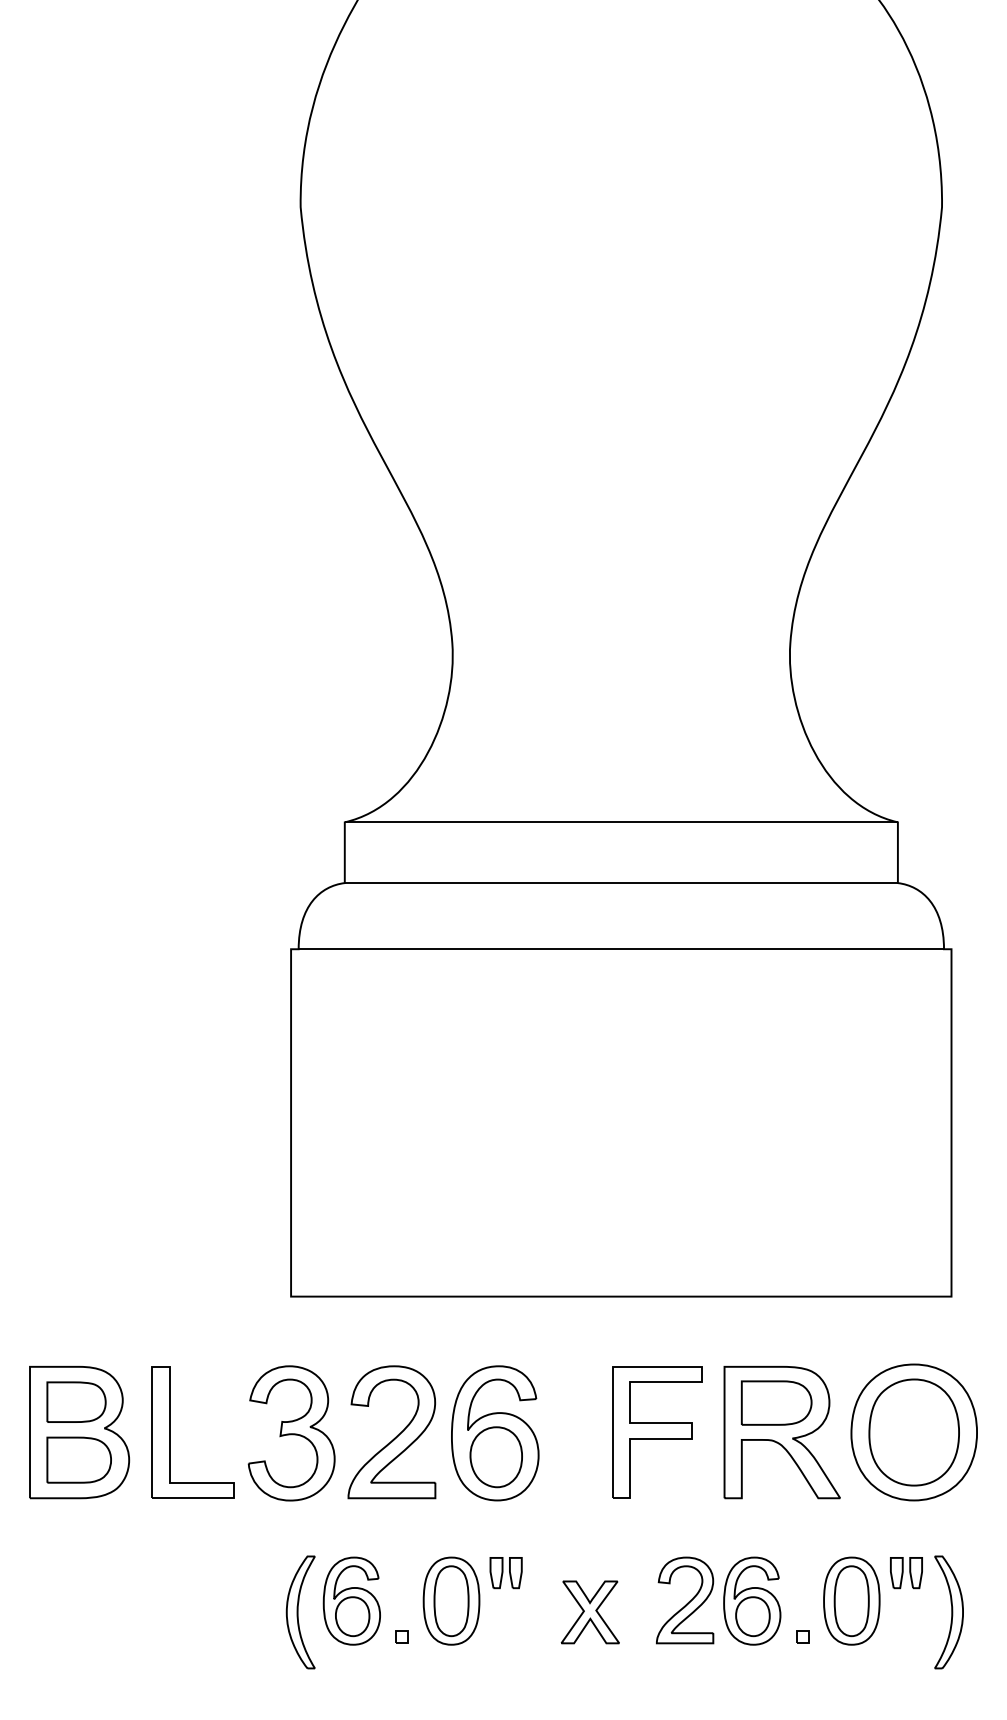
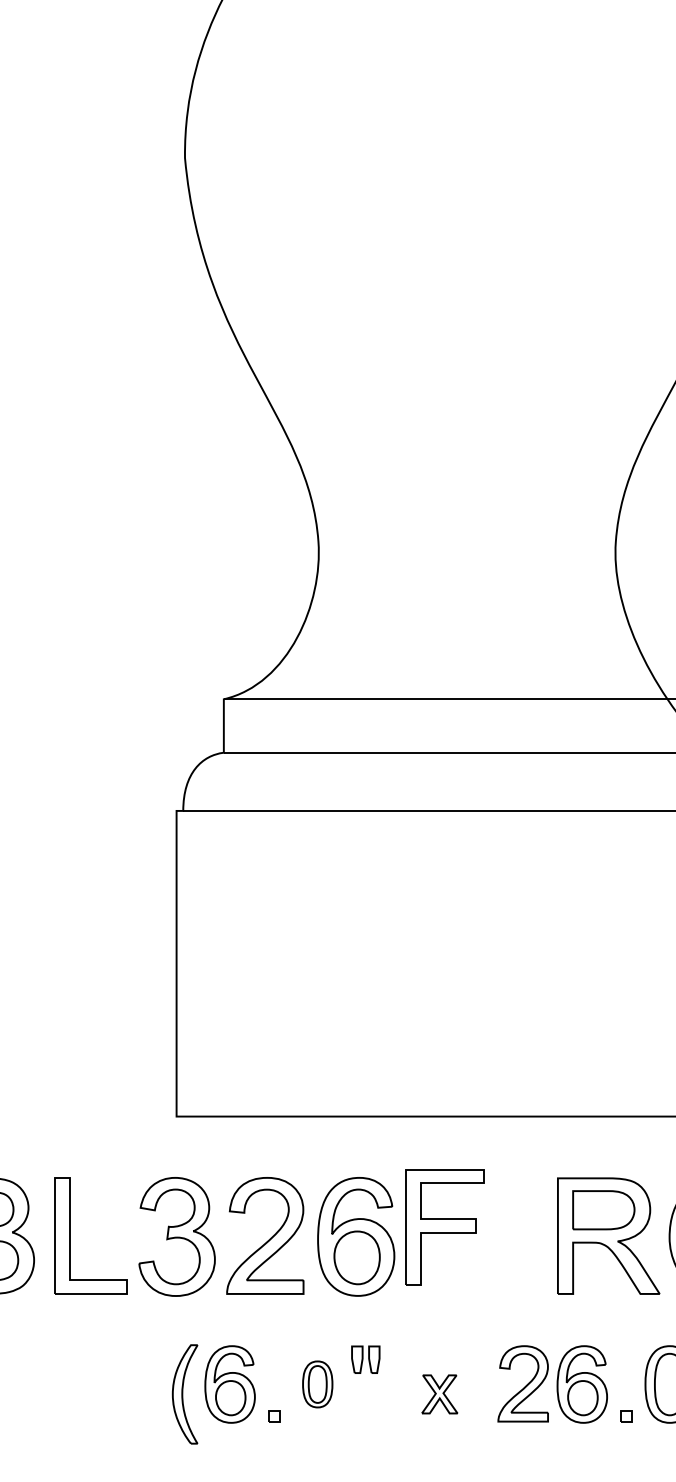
part: (657, 1432) -> (445, 1227), moved
part: (451, 1600) -> (317, 1383), size x0.6
part: (589, 1612) -> (439, 1394), size x0.7

